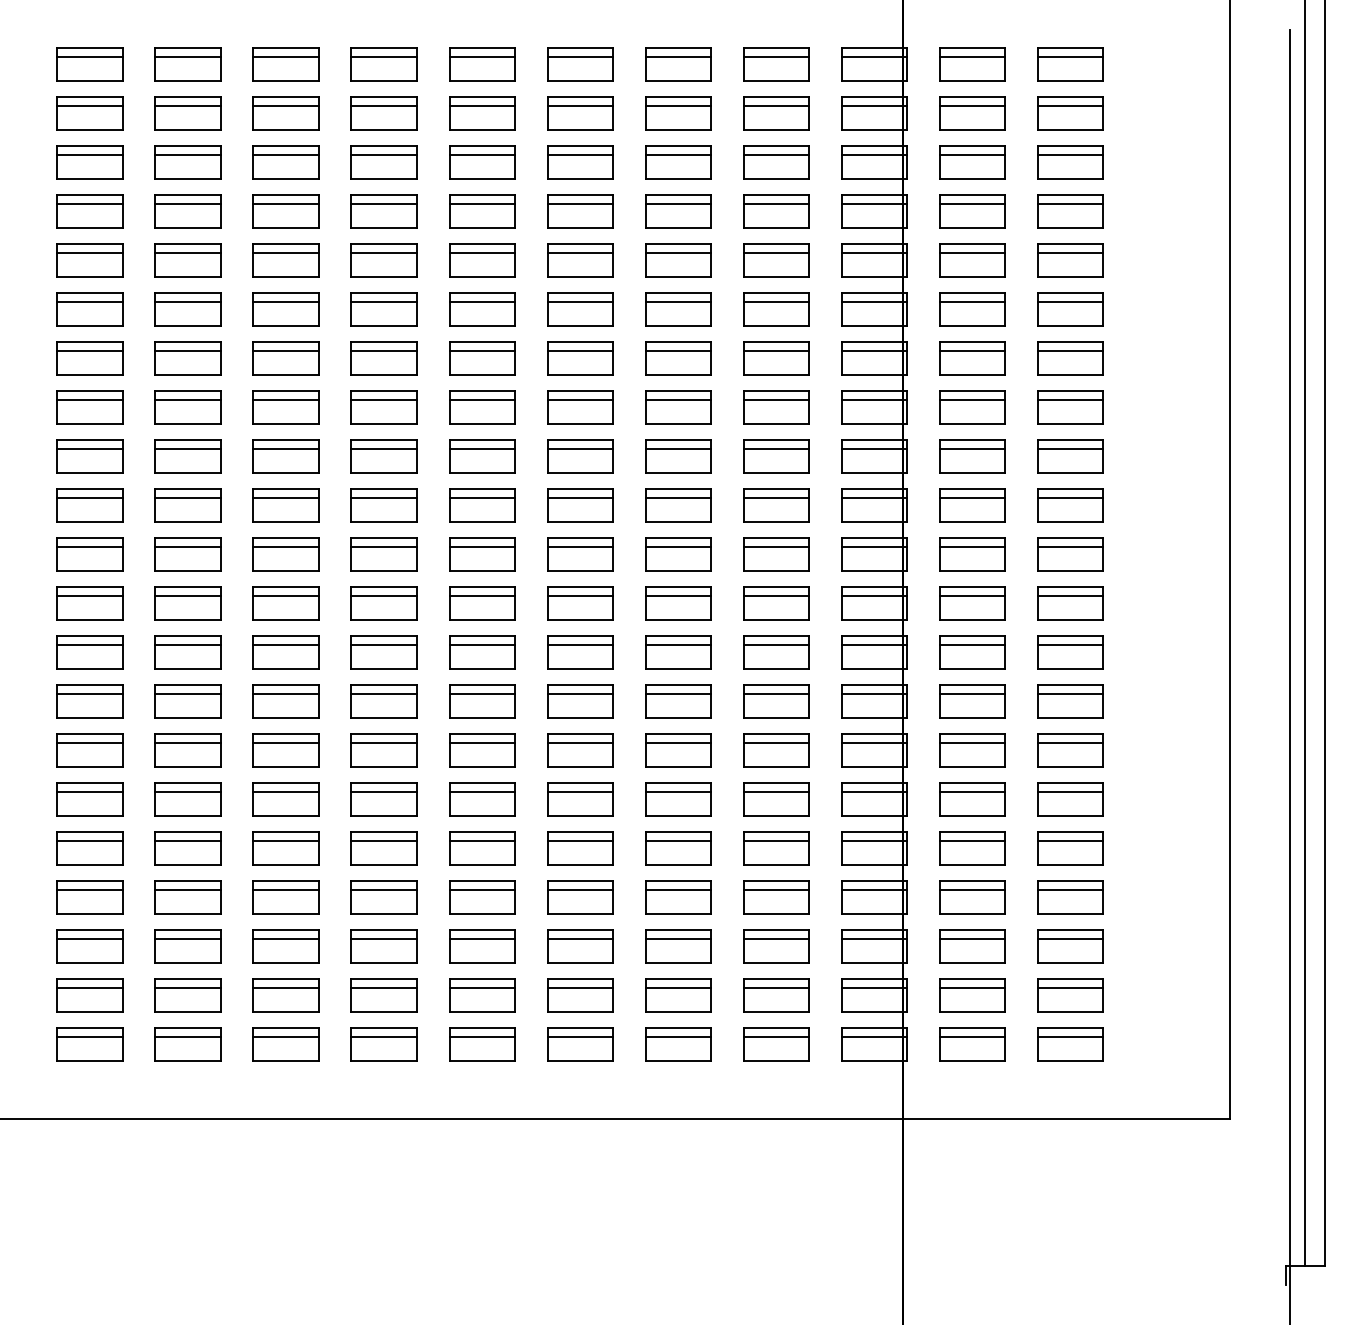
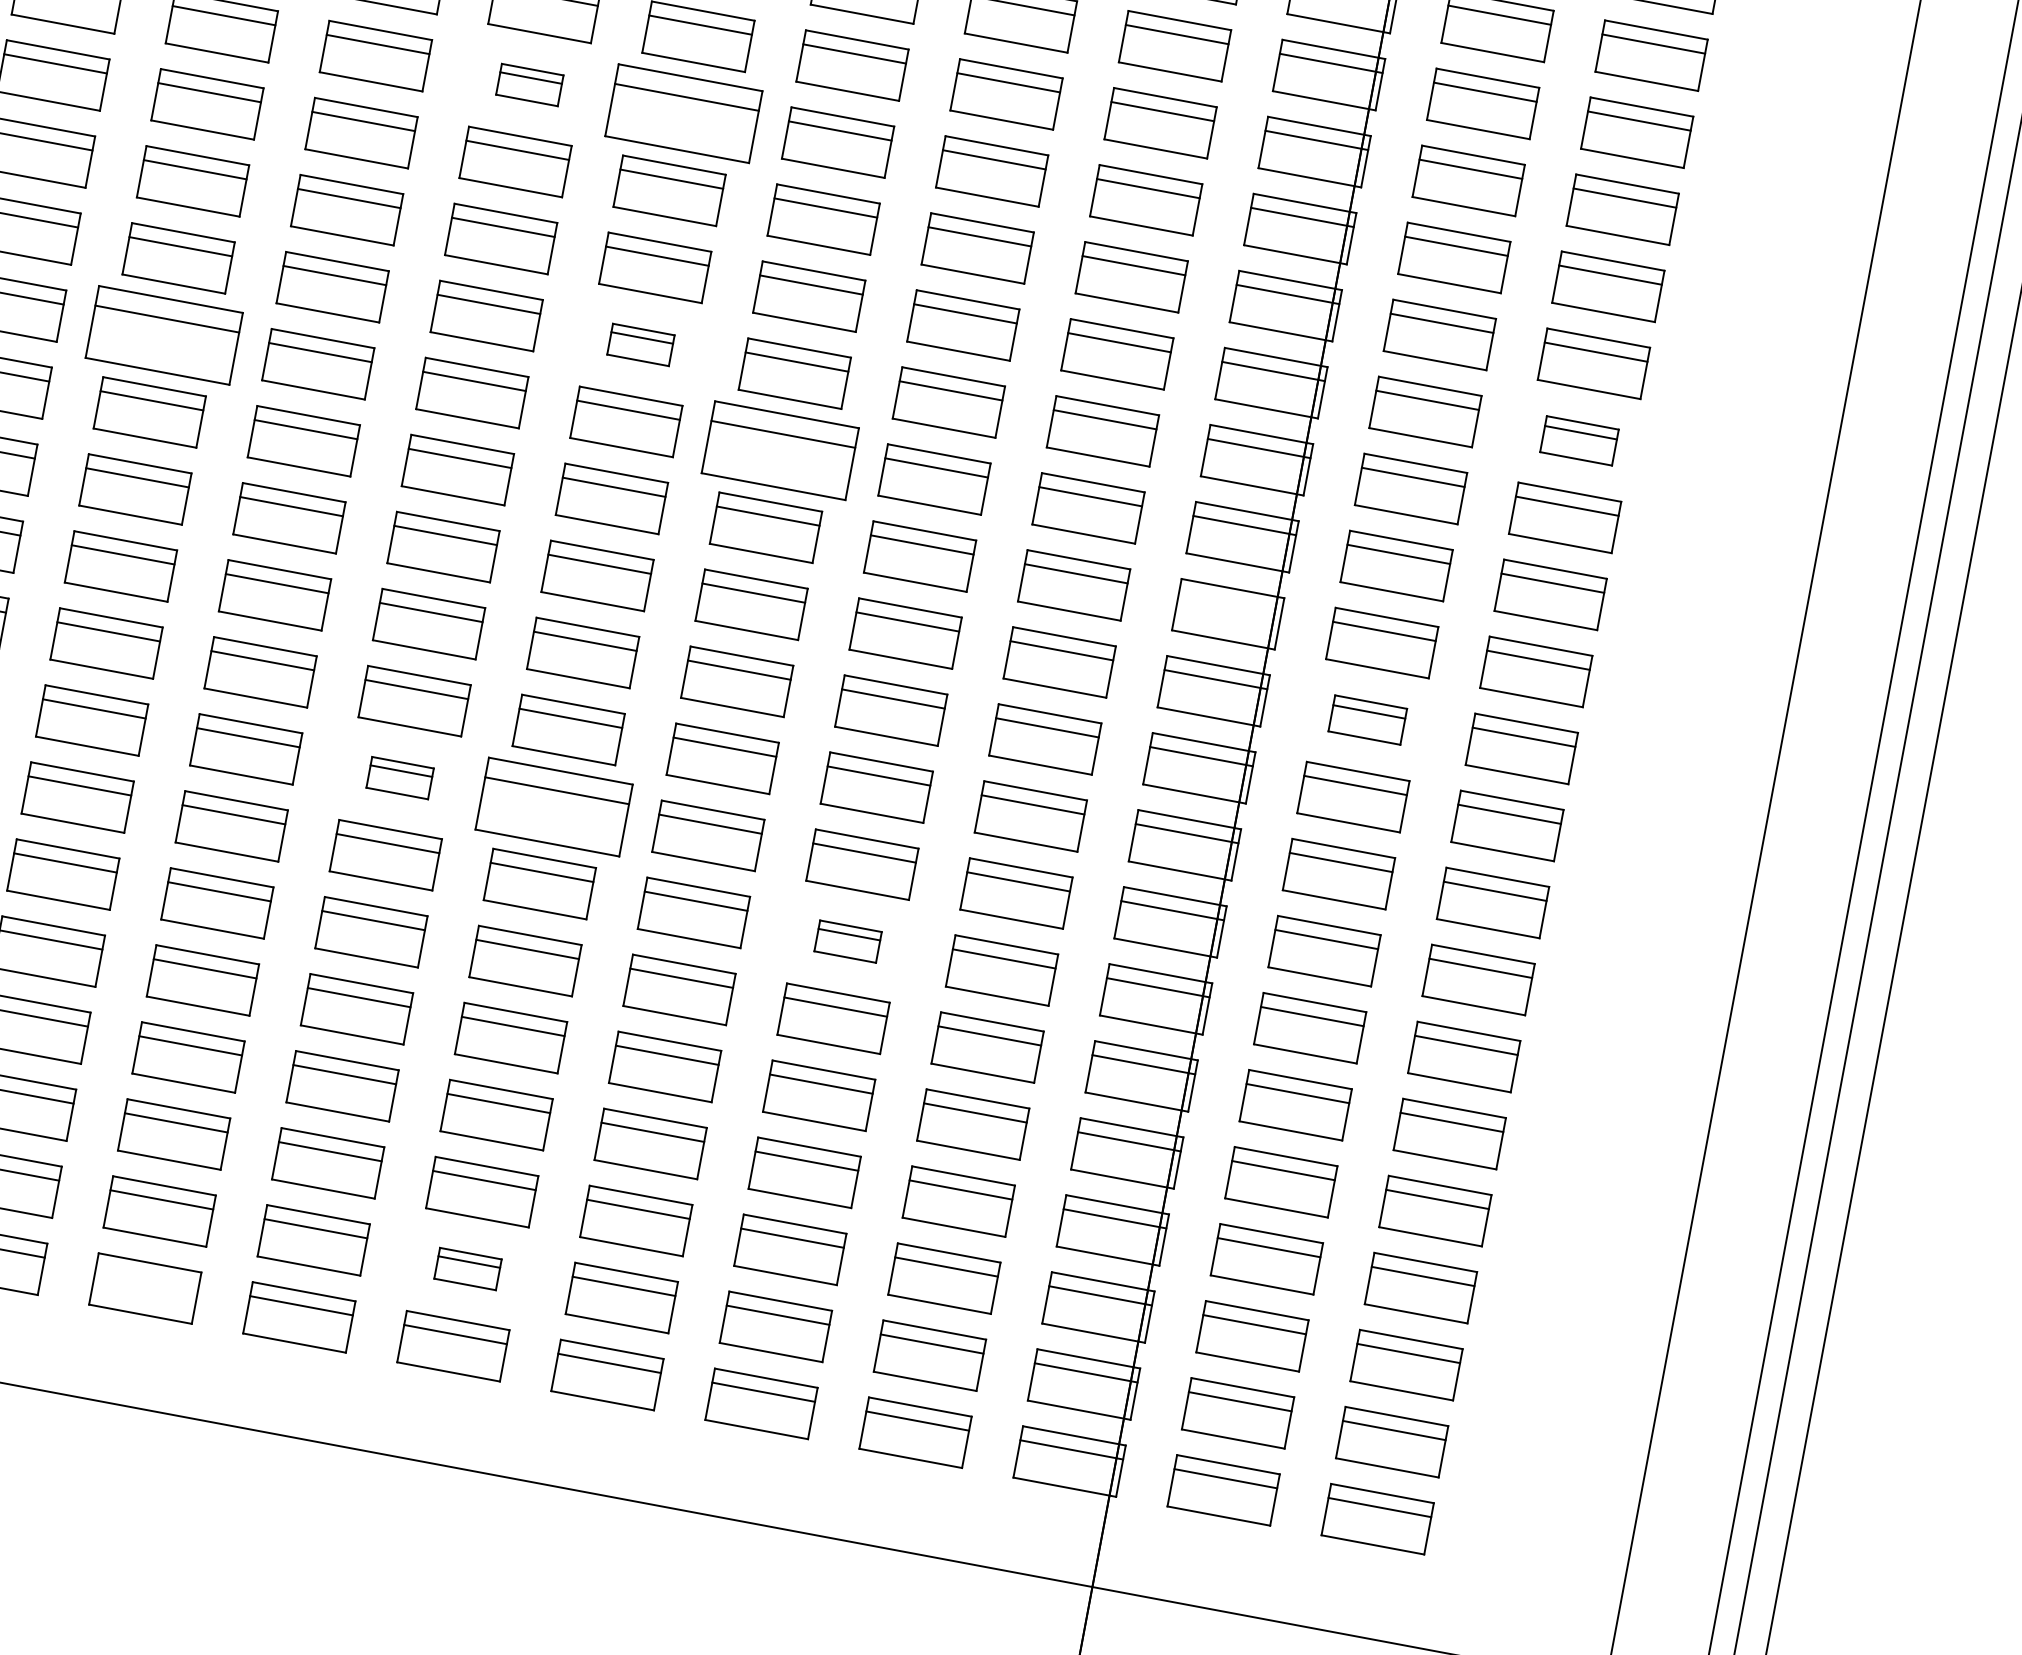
part: (383, 260) -> (528, 85), size x0.6
part: (482, 260) -> (684, 114), size x1.4
part: (1070, 358) -> (1579, 440), size x0.7
part: (482, 407) -> (641, 345), size x0.6
part: (187, 456) -> (163, 335), size x1.4
part: (580, 456) -> (780, 450), size x1.4
line: (874, 498) -> (1230, 603), removed
part: (972, 554) -> (1367, 720), size x0.7
part: (383, 701) -> (399, 777), size x0.6
part: (482, 701) -> (554, 806), size x1.4
part: (678, 750) -> (848, 941), size x0.6
part: (482, 995) -> (468, 1268), size x0.6
line: (285, 1037) -> (146, 1276), removed

